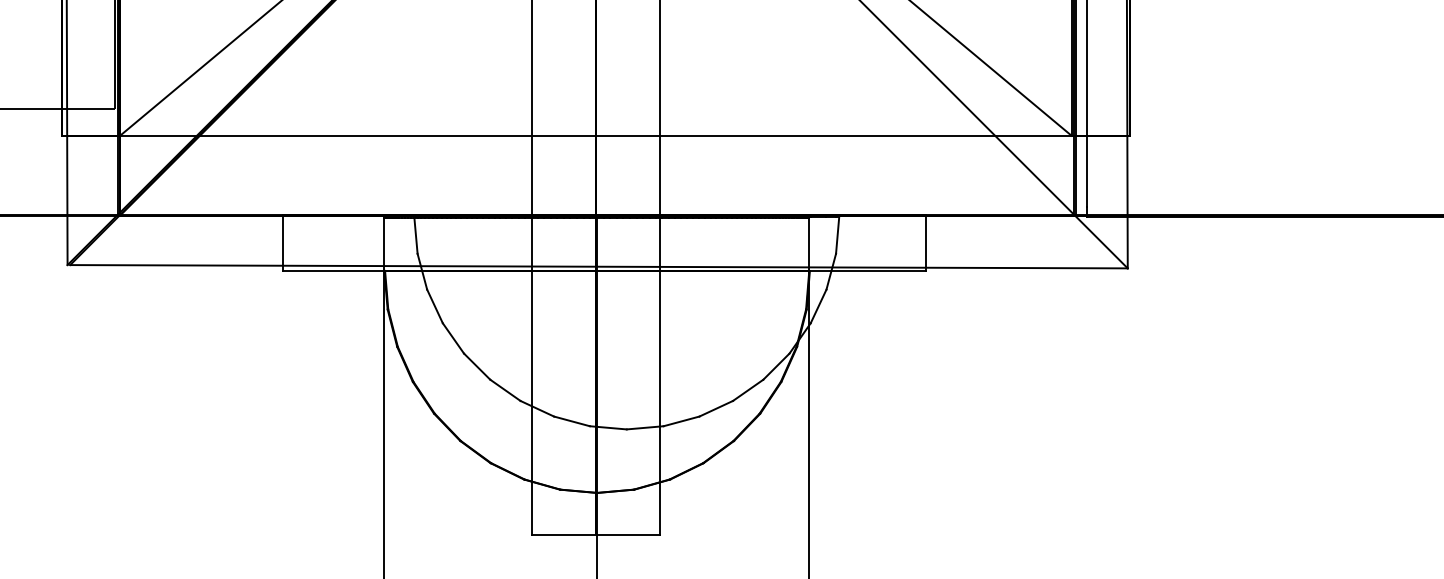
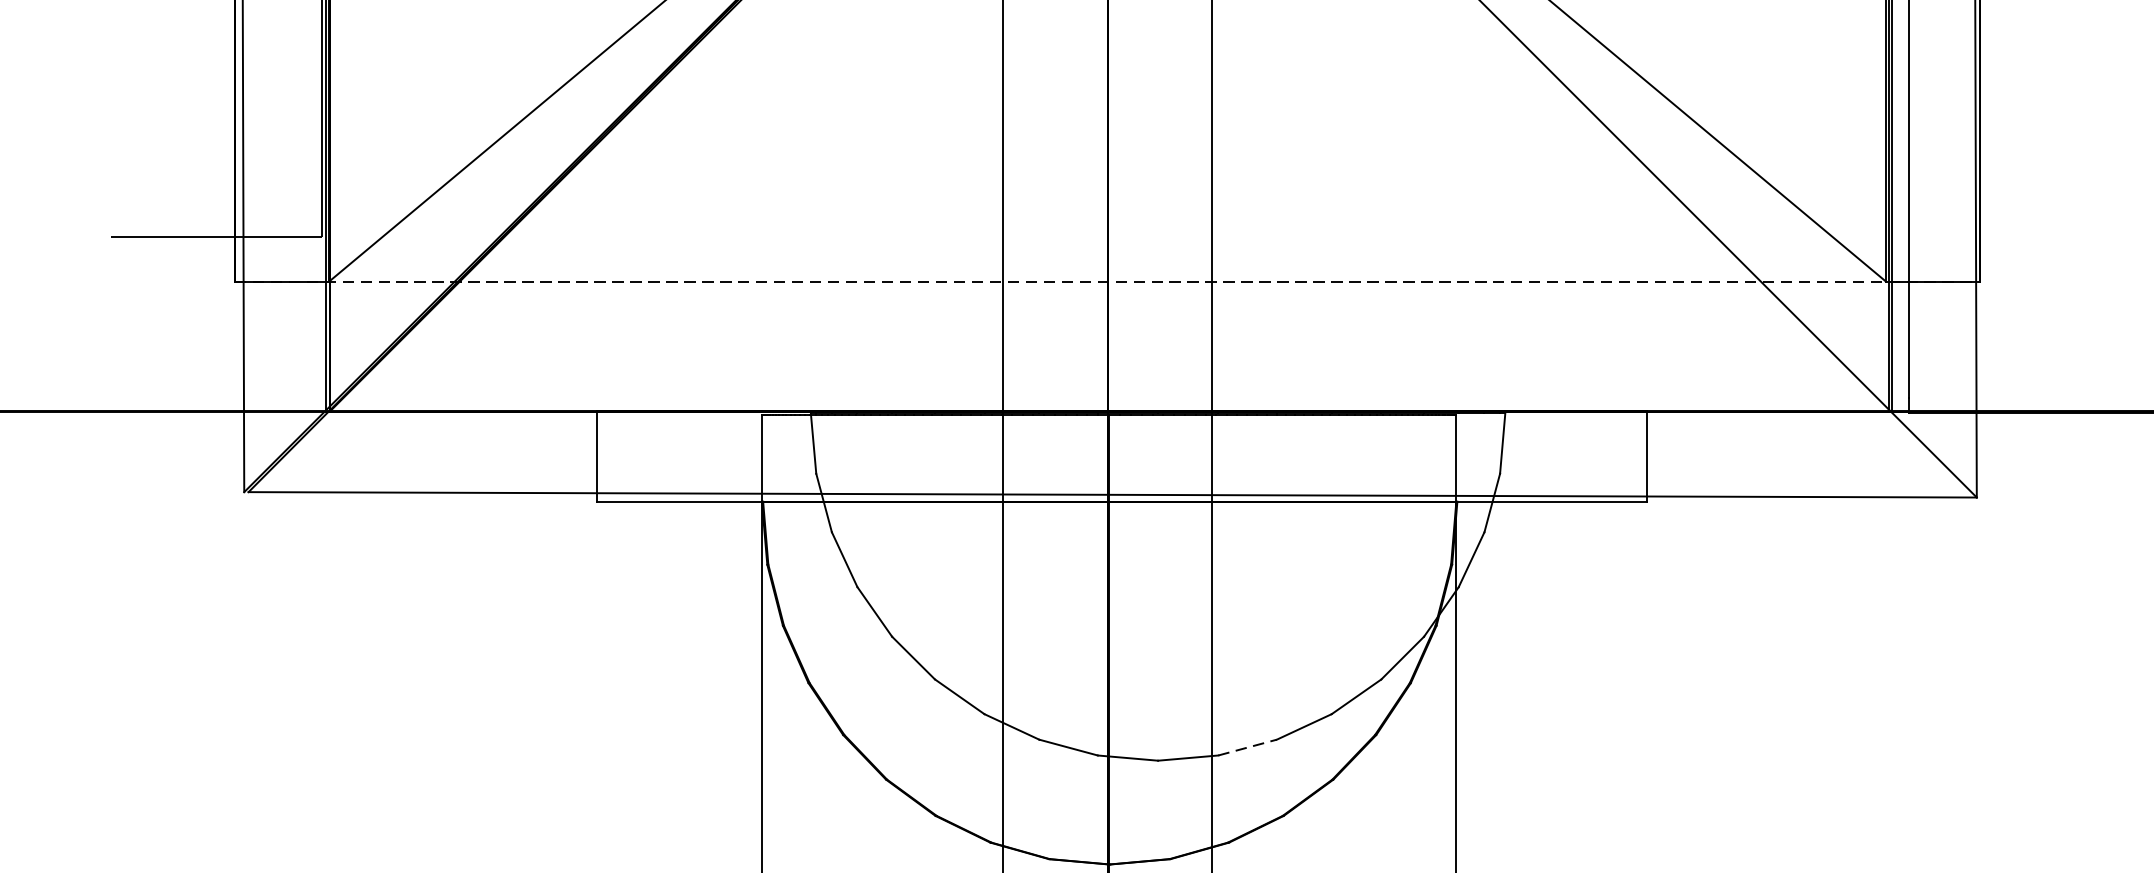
line: (596, 136) -> (1108, 282), solid -> dashed
line: (681, 421) -> (1247, 747), solid -> dashed

